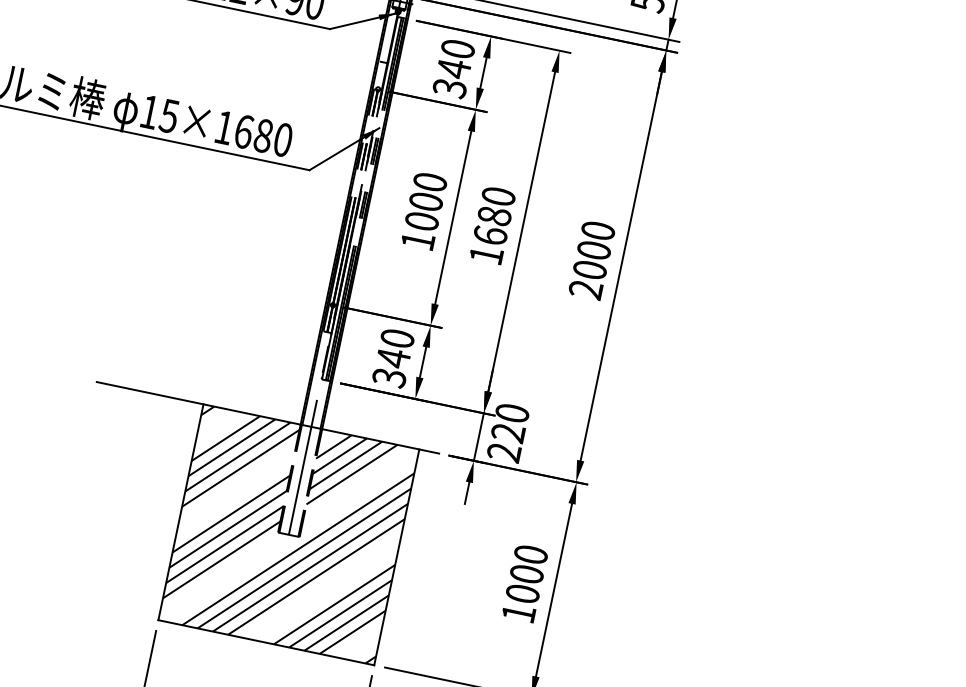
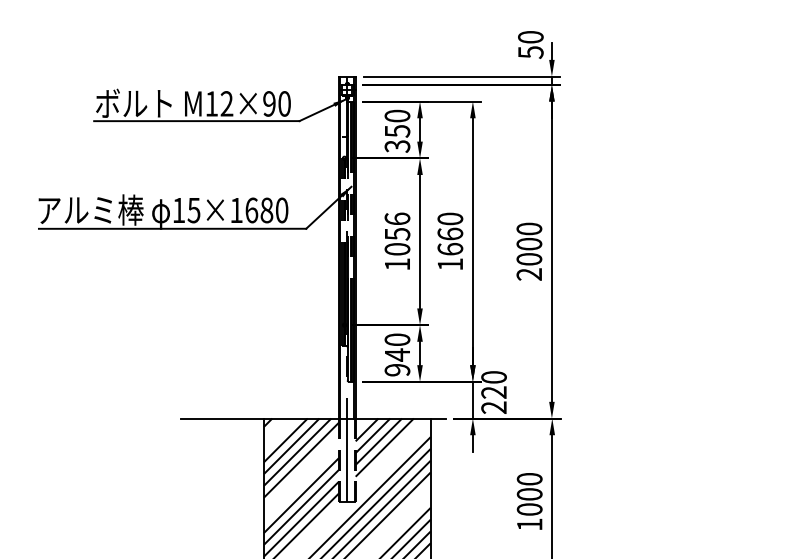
text: (453, 69) -> (397, 131), 340 -> 350
text: (428, 191) -> (397, 226), 1000 -> 1056
text: (494, 215) -> (450, 233), 1680 -> 1660
text: (389, 378) -> (397, 370), 340 -> 940

